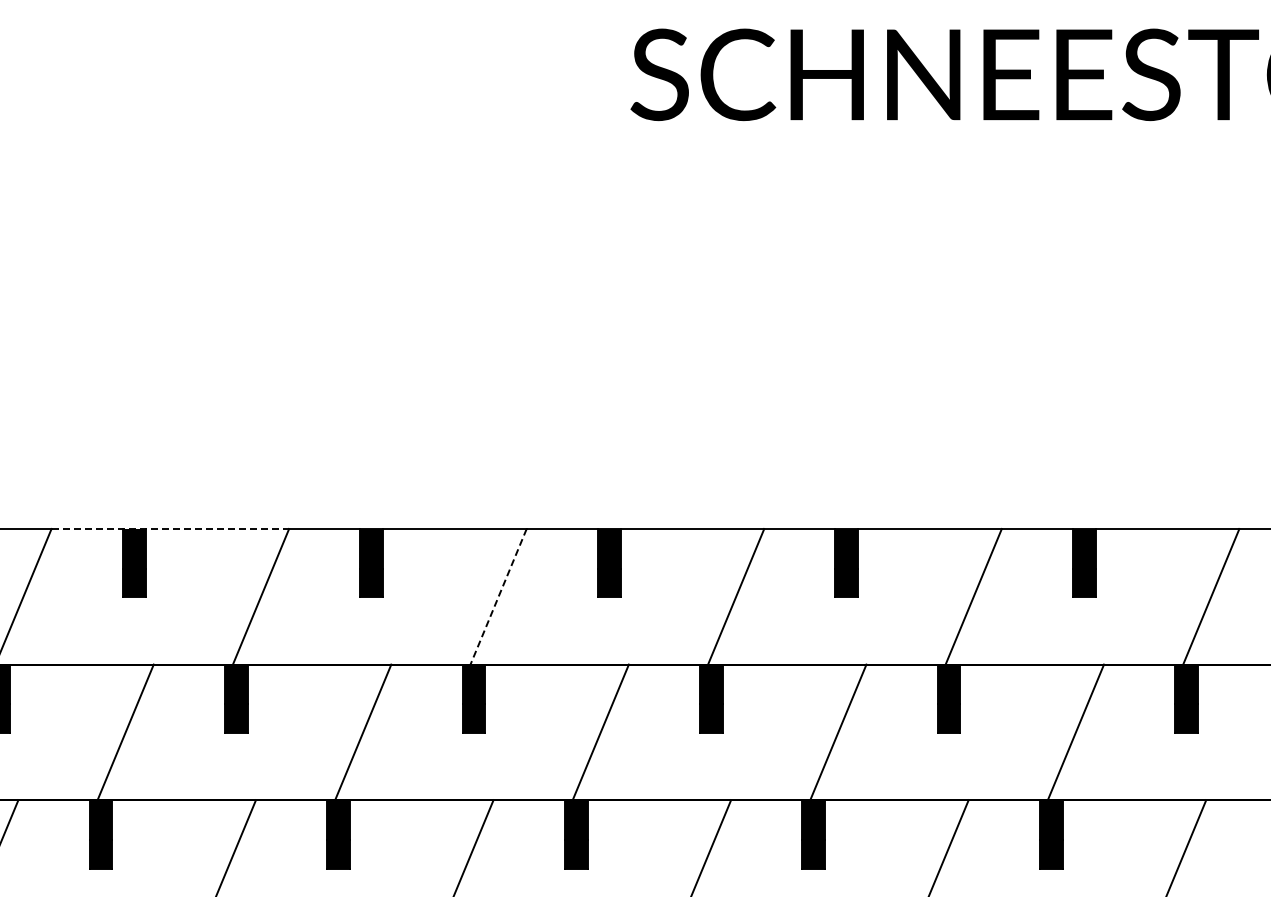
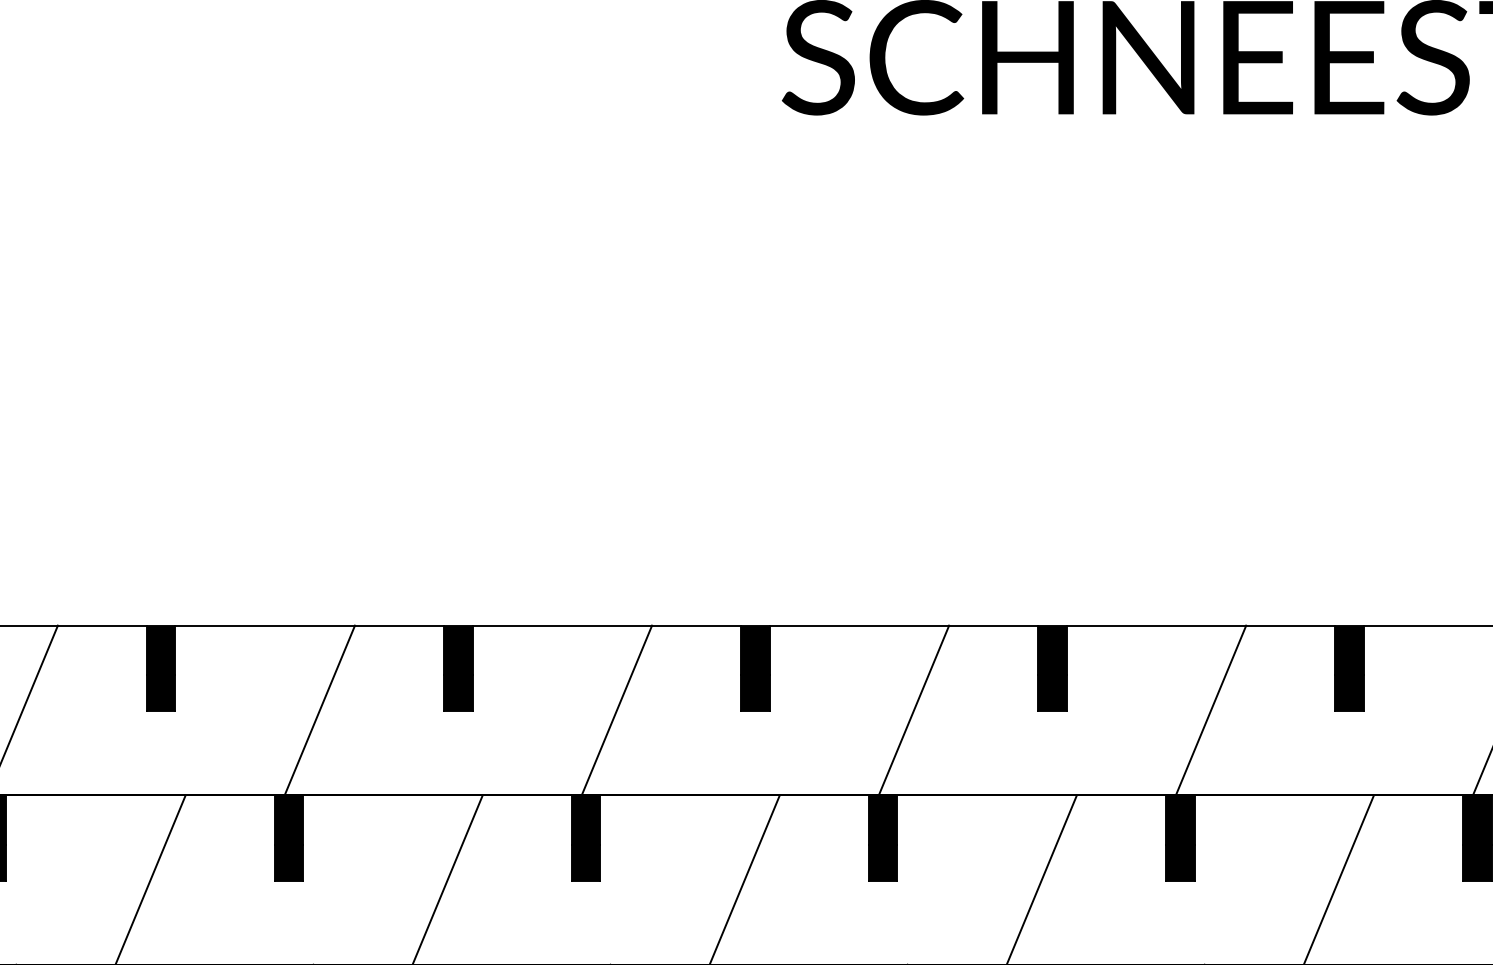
line: (170, 528) -> (206, 625), dashed -> solid
line: (498, 597) -> (616, 711), dashed -> solid

